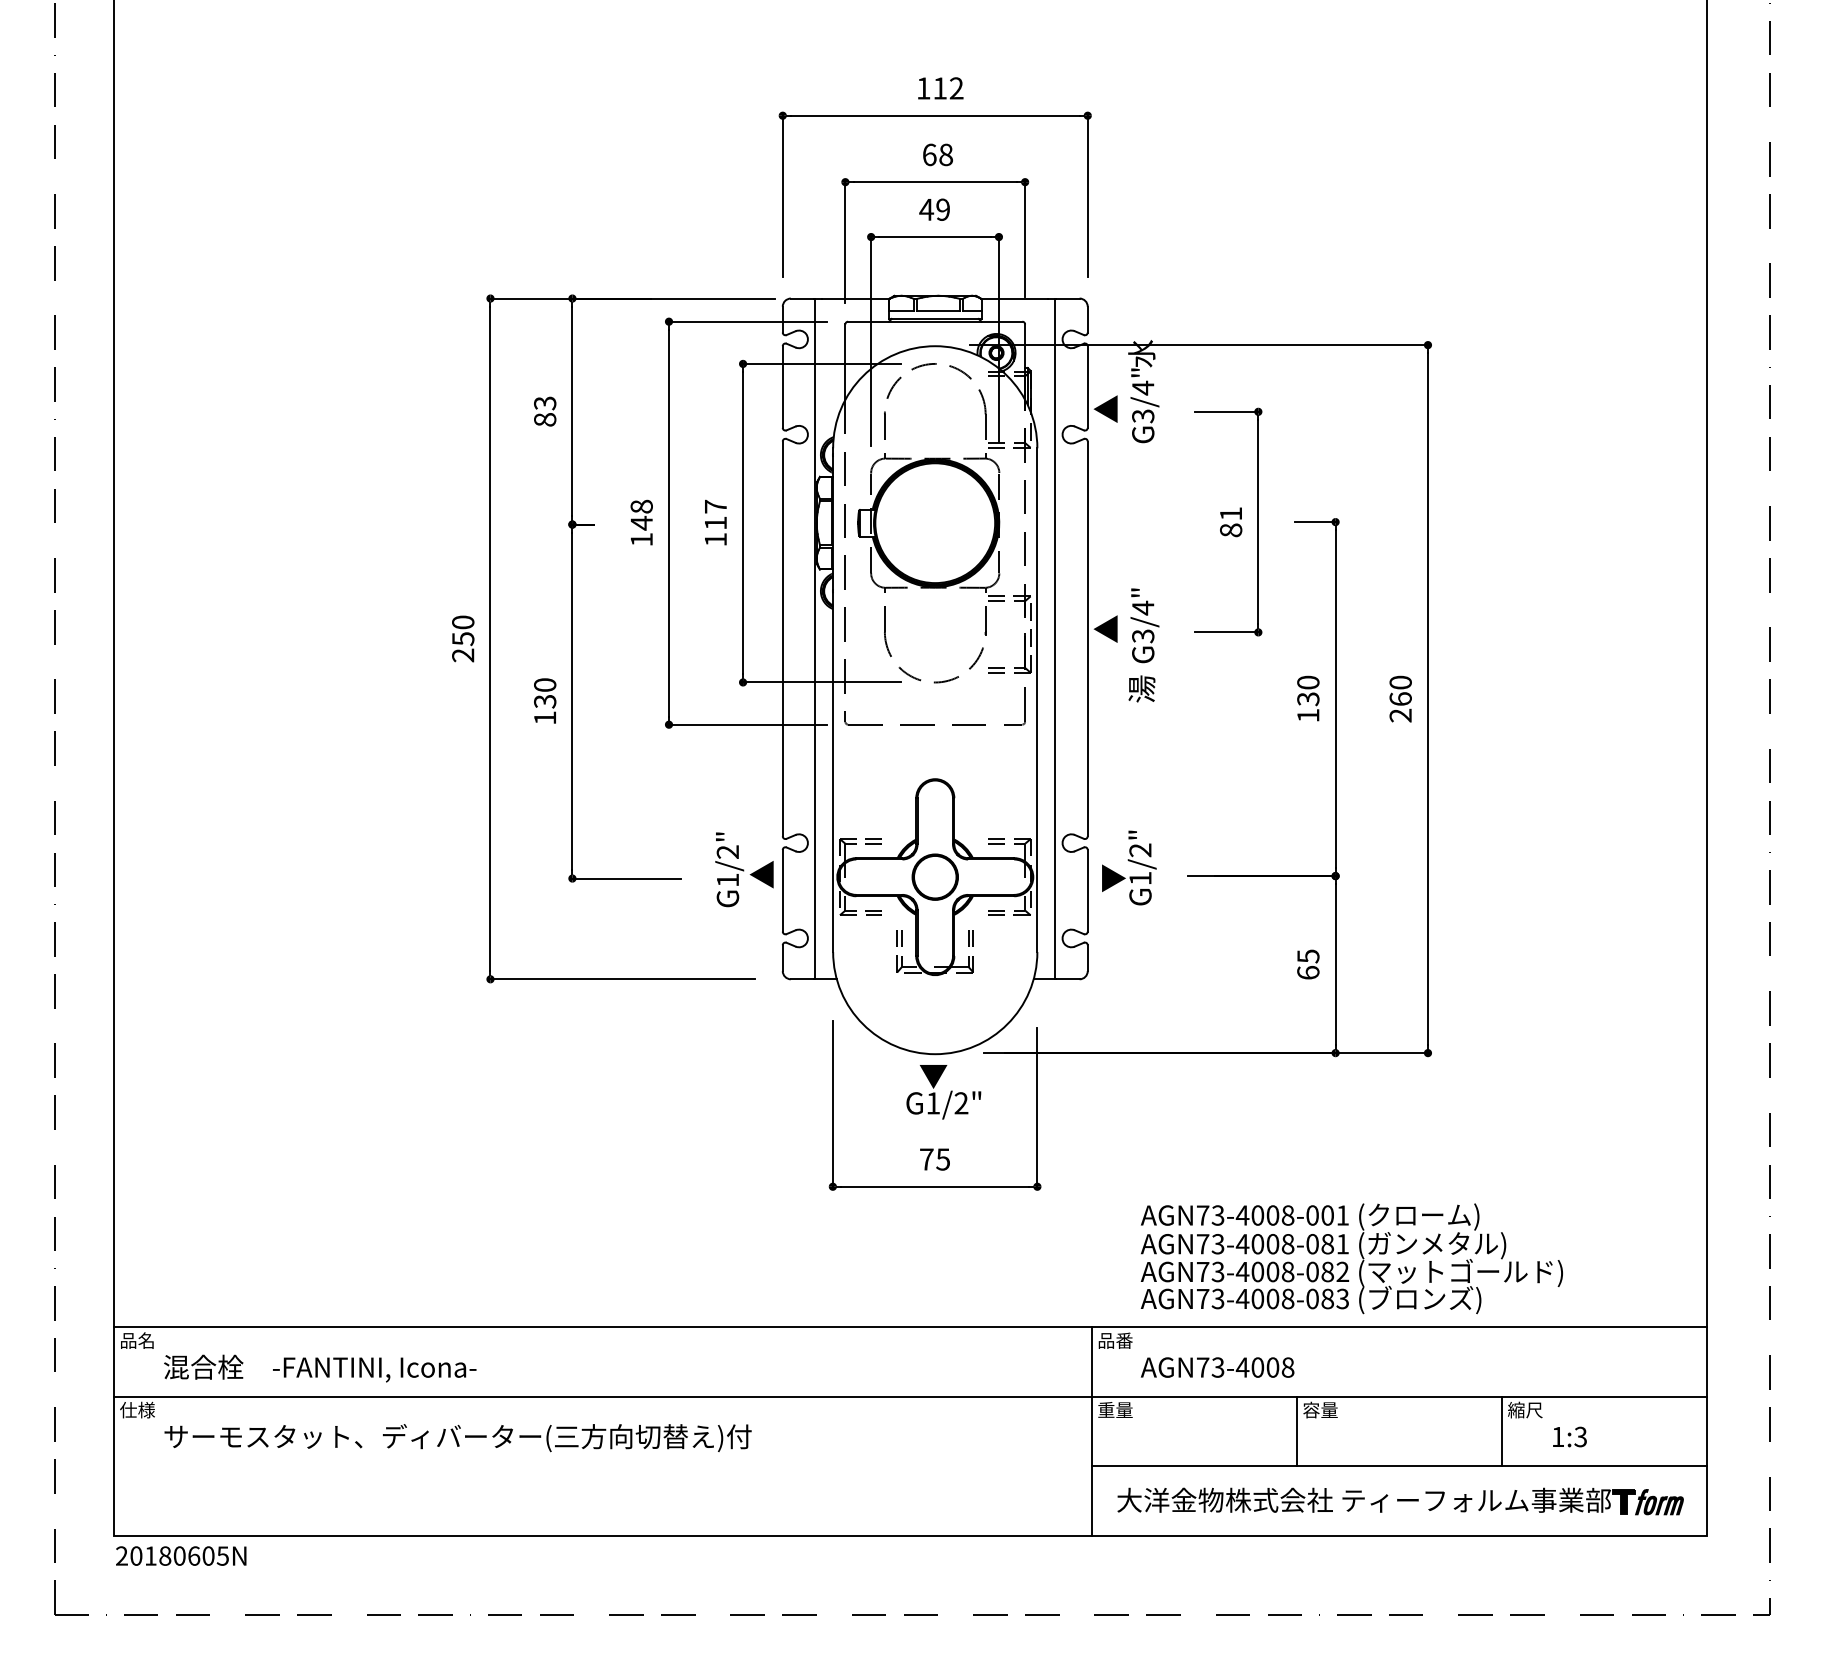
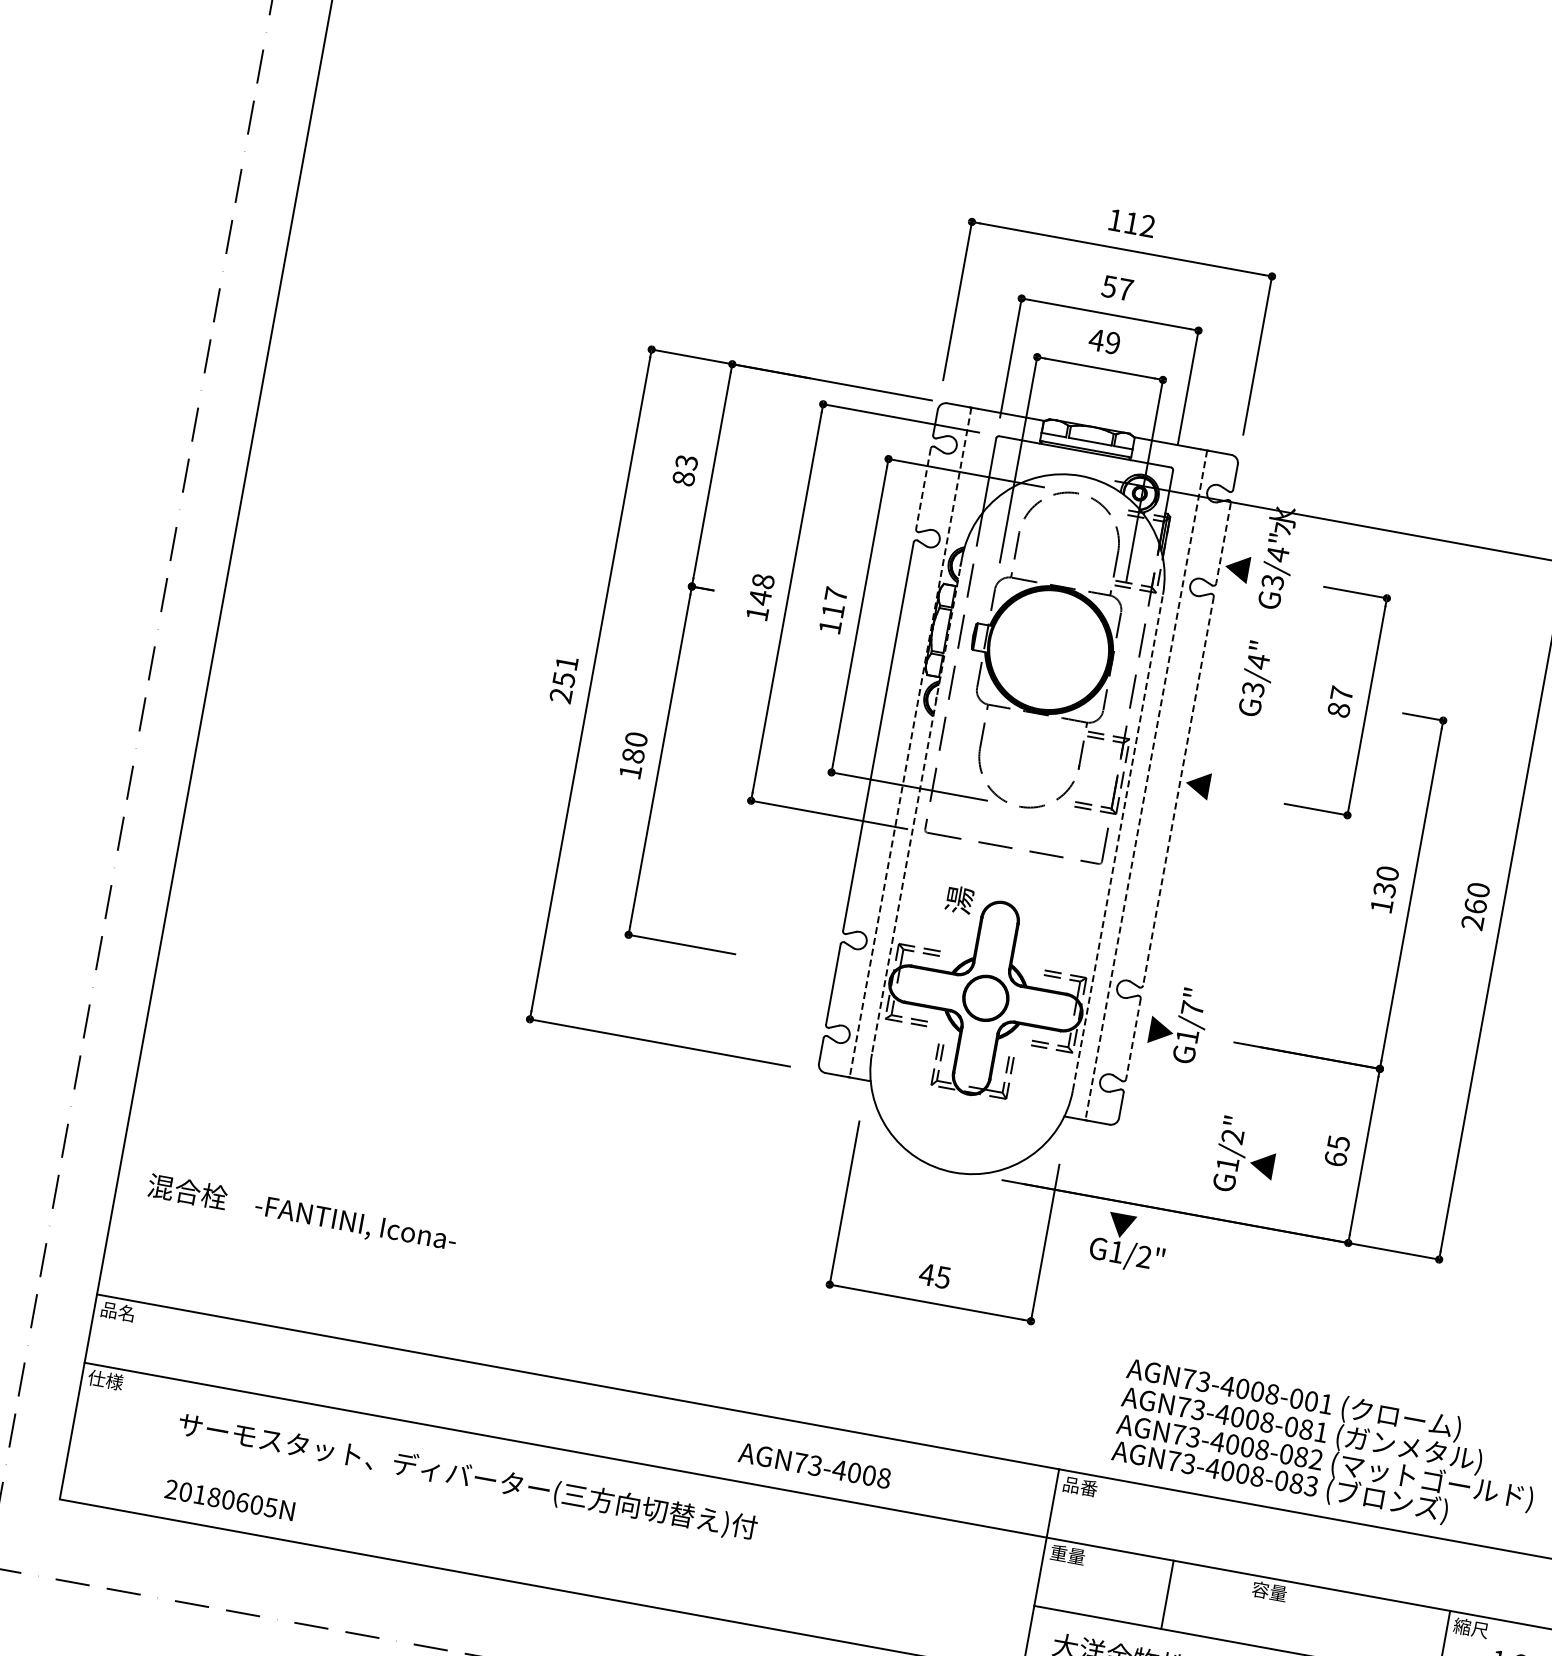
text: (937, 154) -> (1117, 287), 68 -> 57
line: (782, 387) -> (923, 489), solid -> dashed
line: (1087, 387) -> (1223, 543), solid -> dashed
text: (1230, 513) -> (1341, 693), 81 -> 87
text: (463, 622) -> (567, 663), 250 -> 251
text: (1144, 625) -> (1256, 678), moved
line: (815, 639) -> (910, 743), solid -> dashed
line: (1055, 639) -> (1146, 786), solid -> dashed
line: (1087, 639) -> (1178, 791), solid -> dashed
text: (1141, 688) -> (959, 899), moved
line: (833, 700) -> (917, 806), solid -> dashed
line: (1037, 700) -> (1118, 842), solid -> dashed
text: (545, 701) -> (633, 755), 130 -> 180
text: (1140, 850) -> (1192, 1008), G1/2" -> G1/7"
text: (744, 869) -> (1245, 1156), moved
line: (1087, 890) -> (1133, 1038), solid -> dashed
text: (943, 1092) -> (1128, 1243), moved
text: (926, 1159) -> (926, 1274), 75 -> 45
text: (1217, 1367) -> (814, 1465), moved
text: (320, 1368) -> (302, 1213), moved
line: (1296, 1431) -> (1167, 1594), moved
text: (457, 1438) -> (467, 1477), moved
text: (181, 1555) -> (230, 1499), moved

